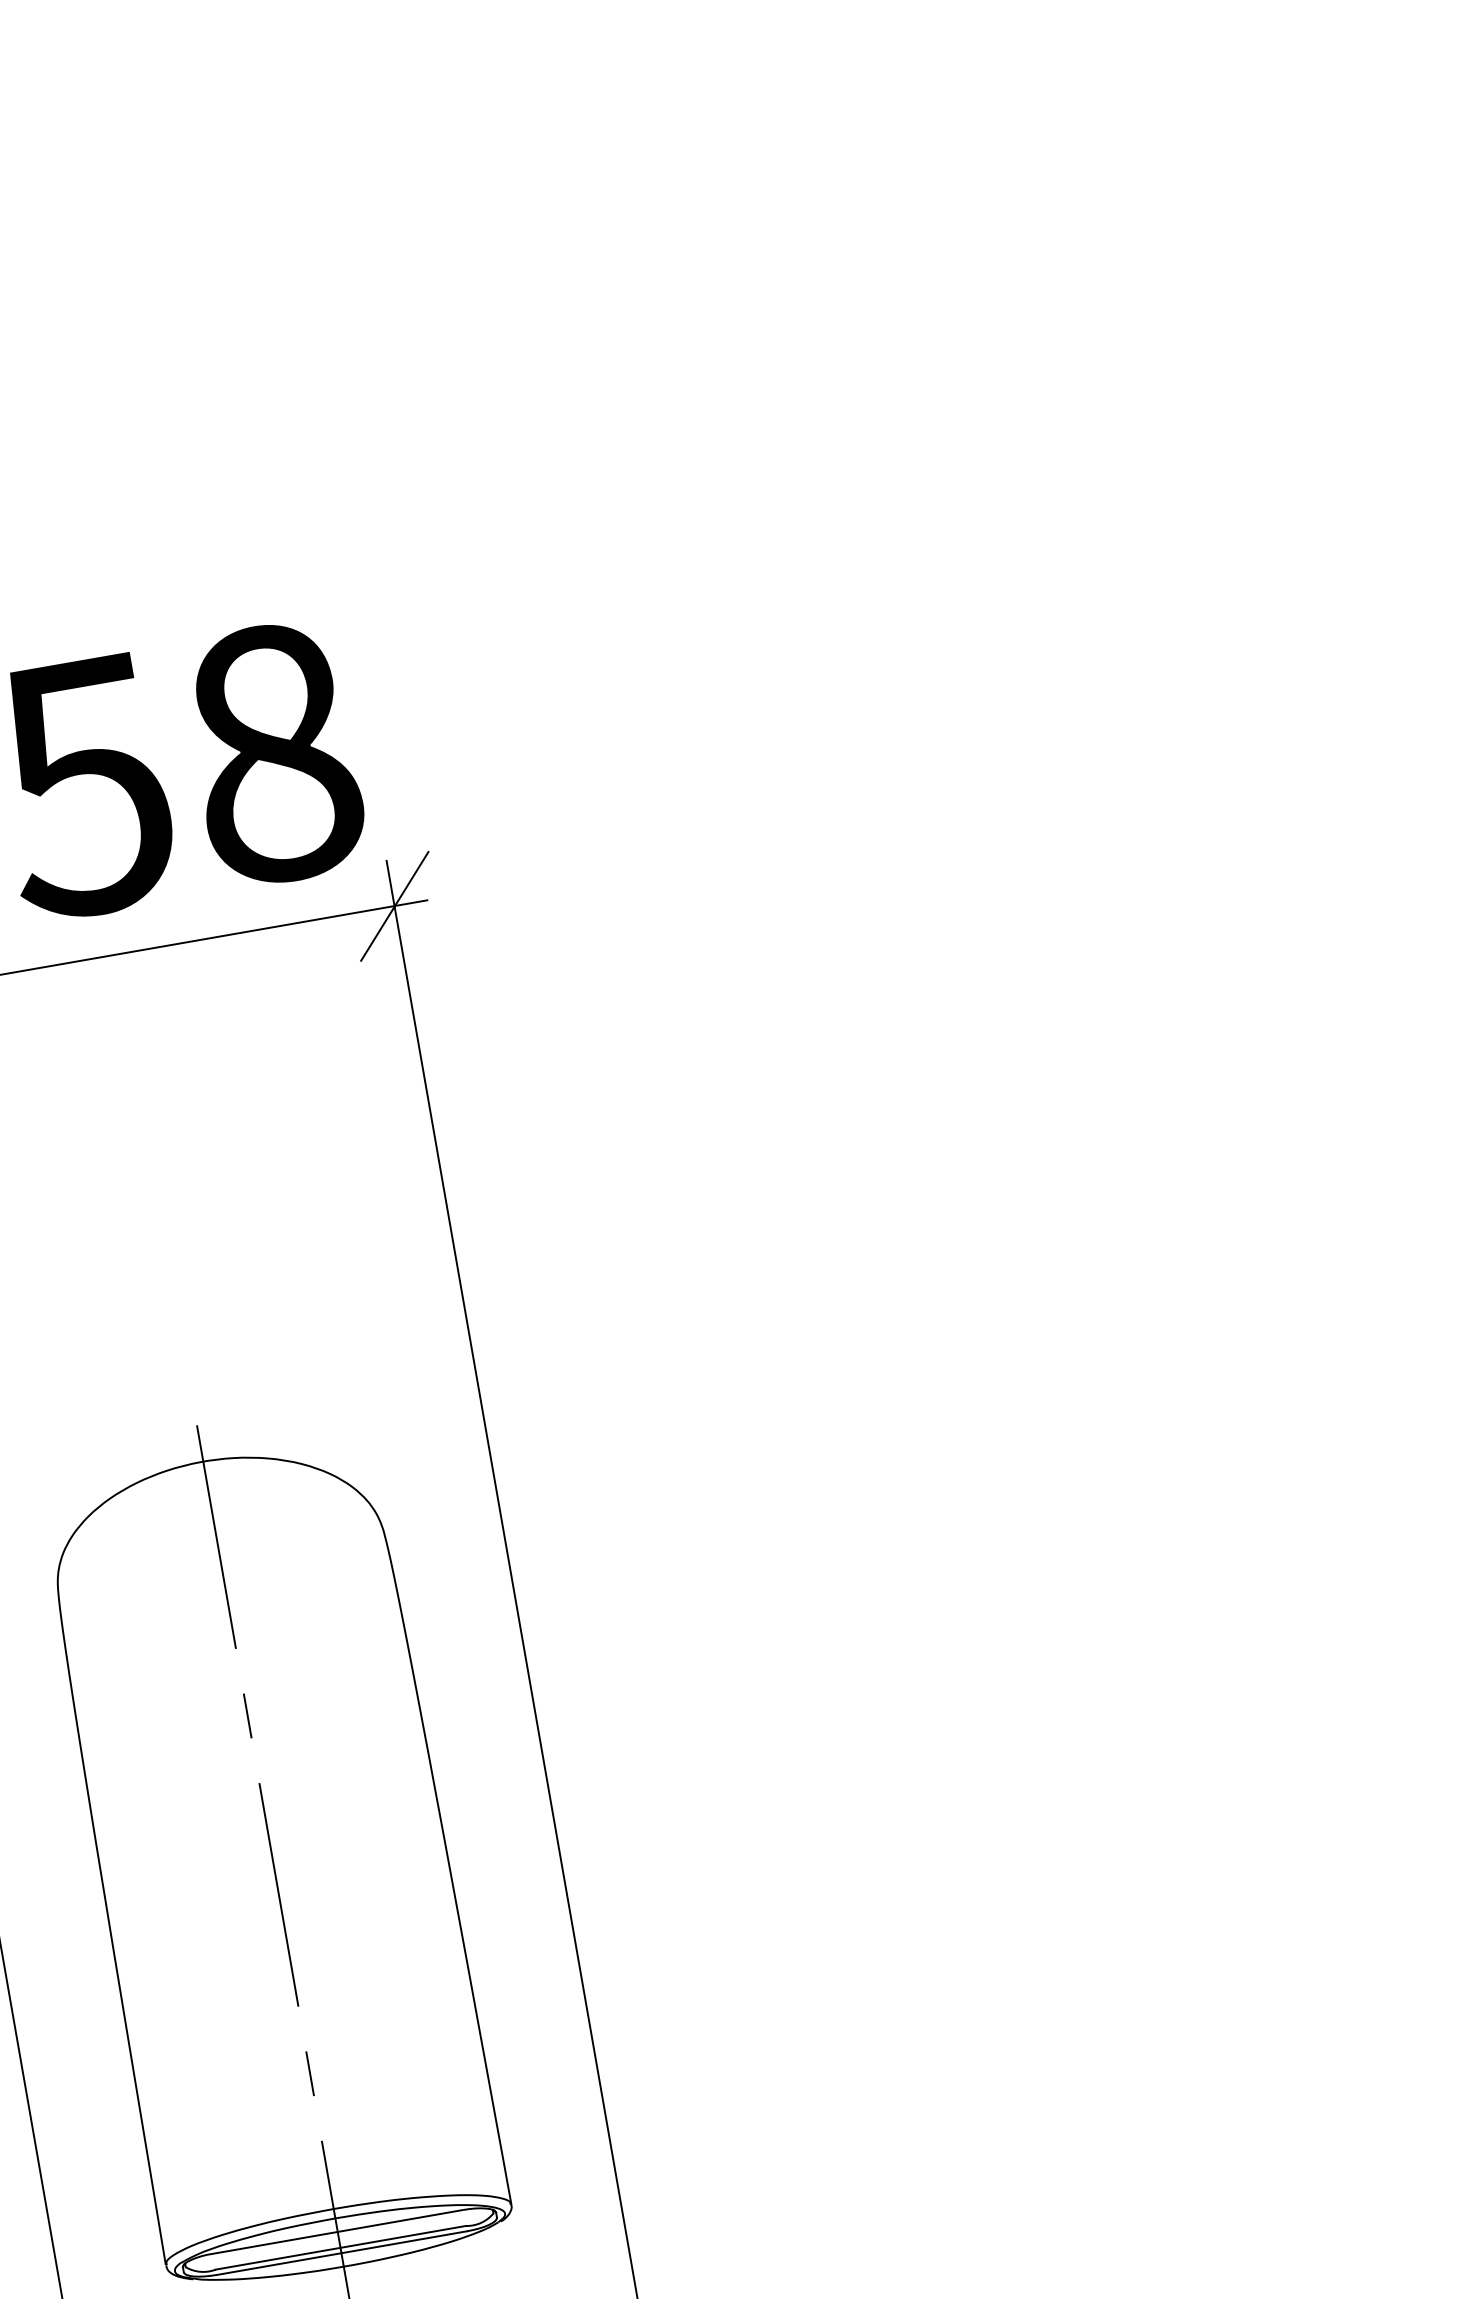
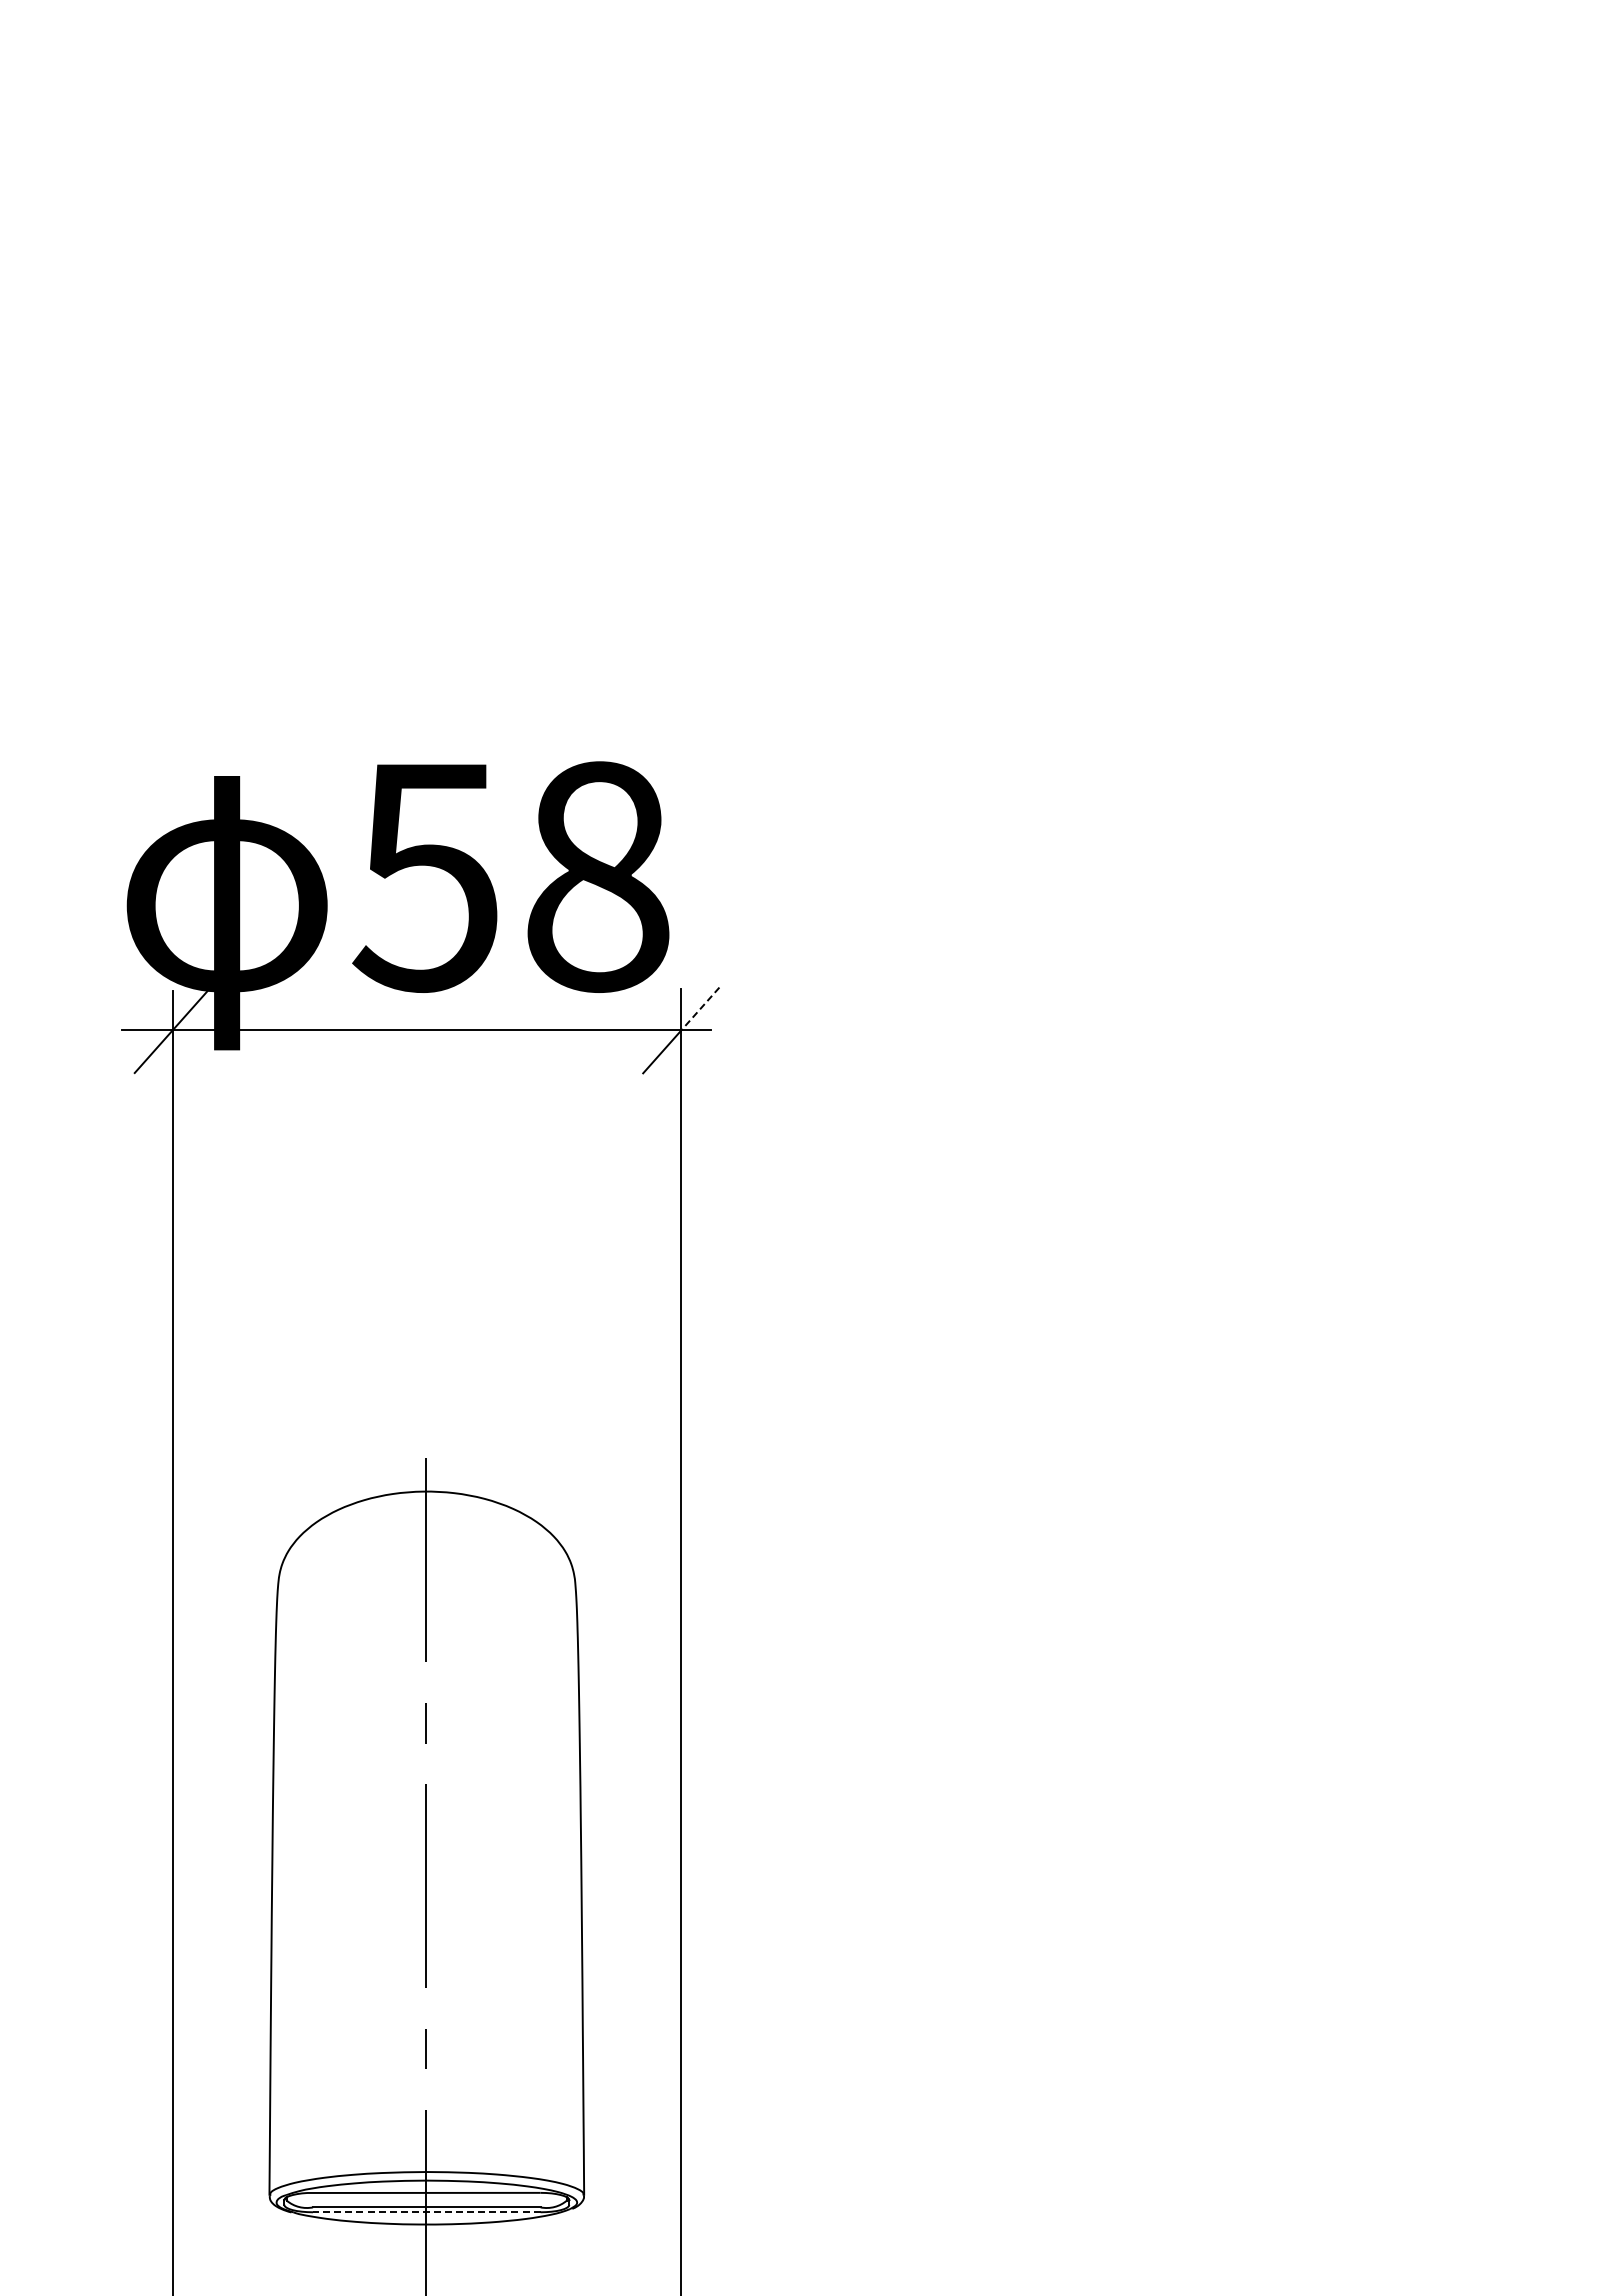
line: (411, 878) -> (700, 1008), solid -> dashed
line: (341, 2253) -> (426, 2212), solid -> dashed

